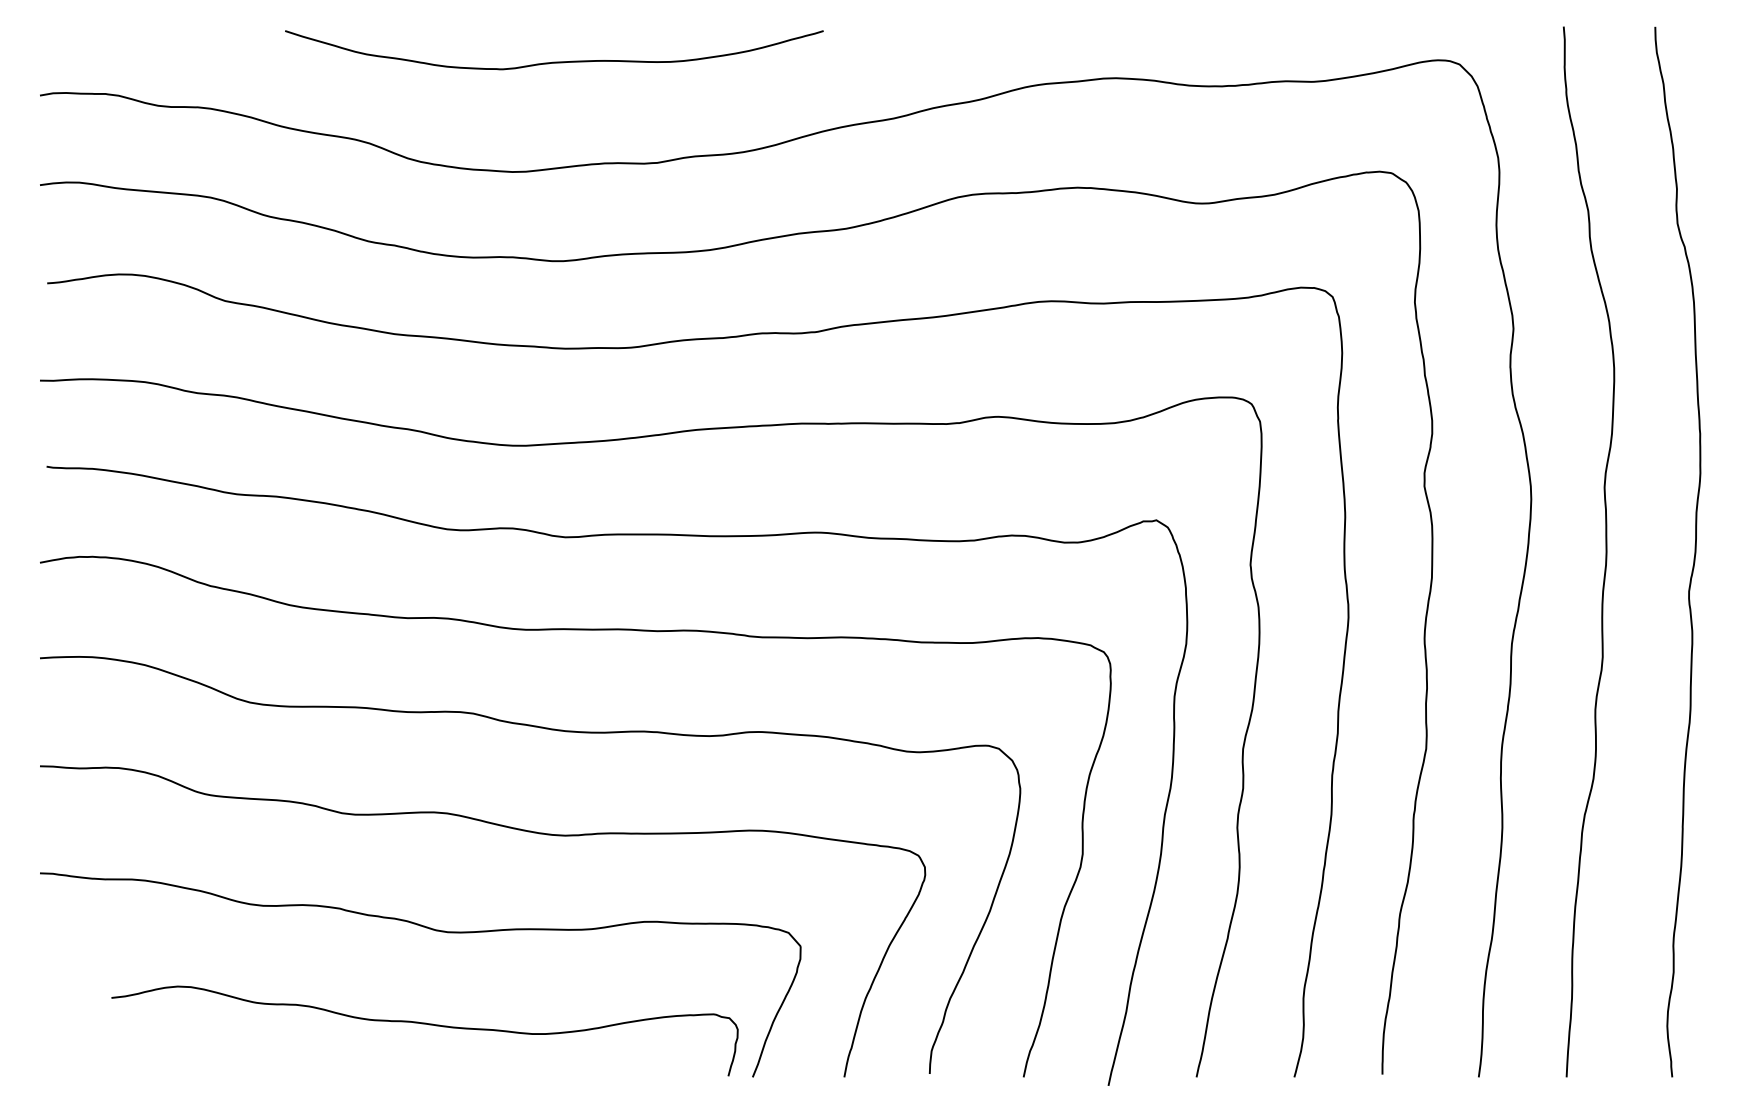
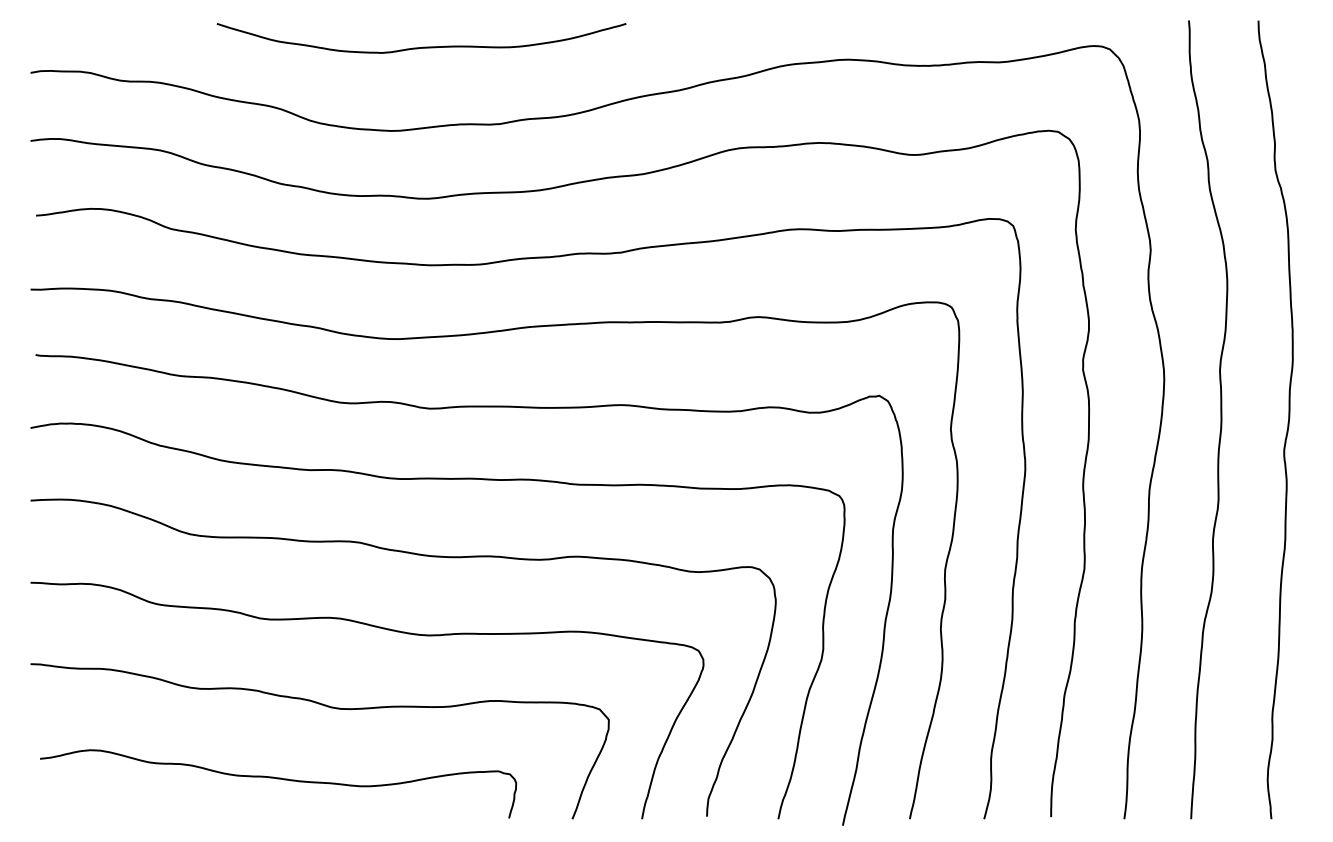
curve: (424, 1024) -> (278, 779), moved

